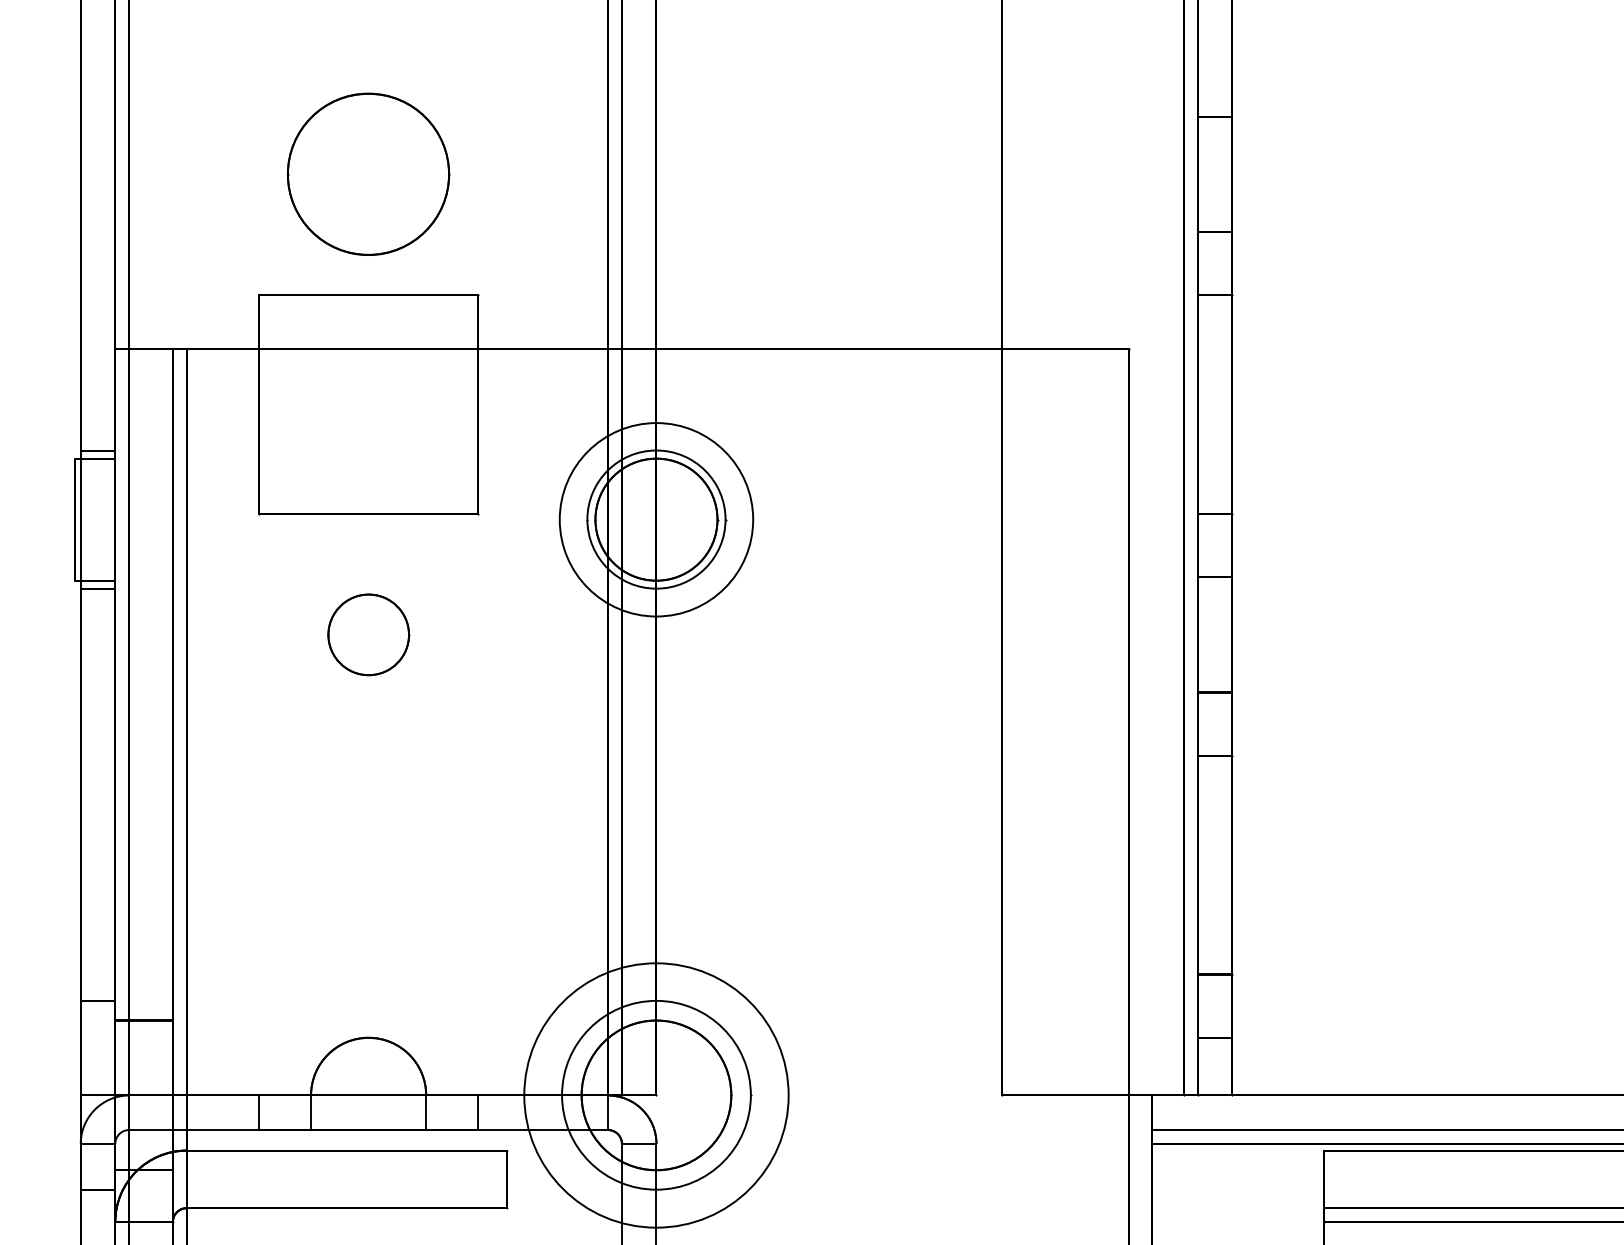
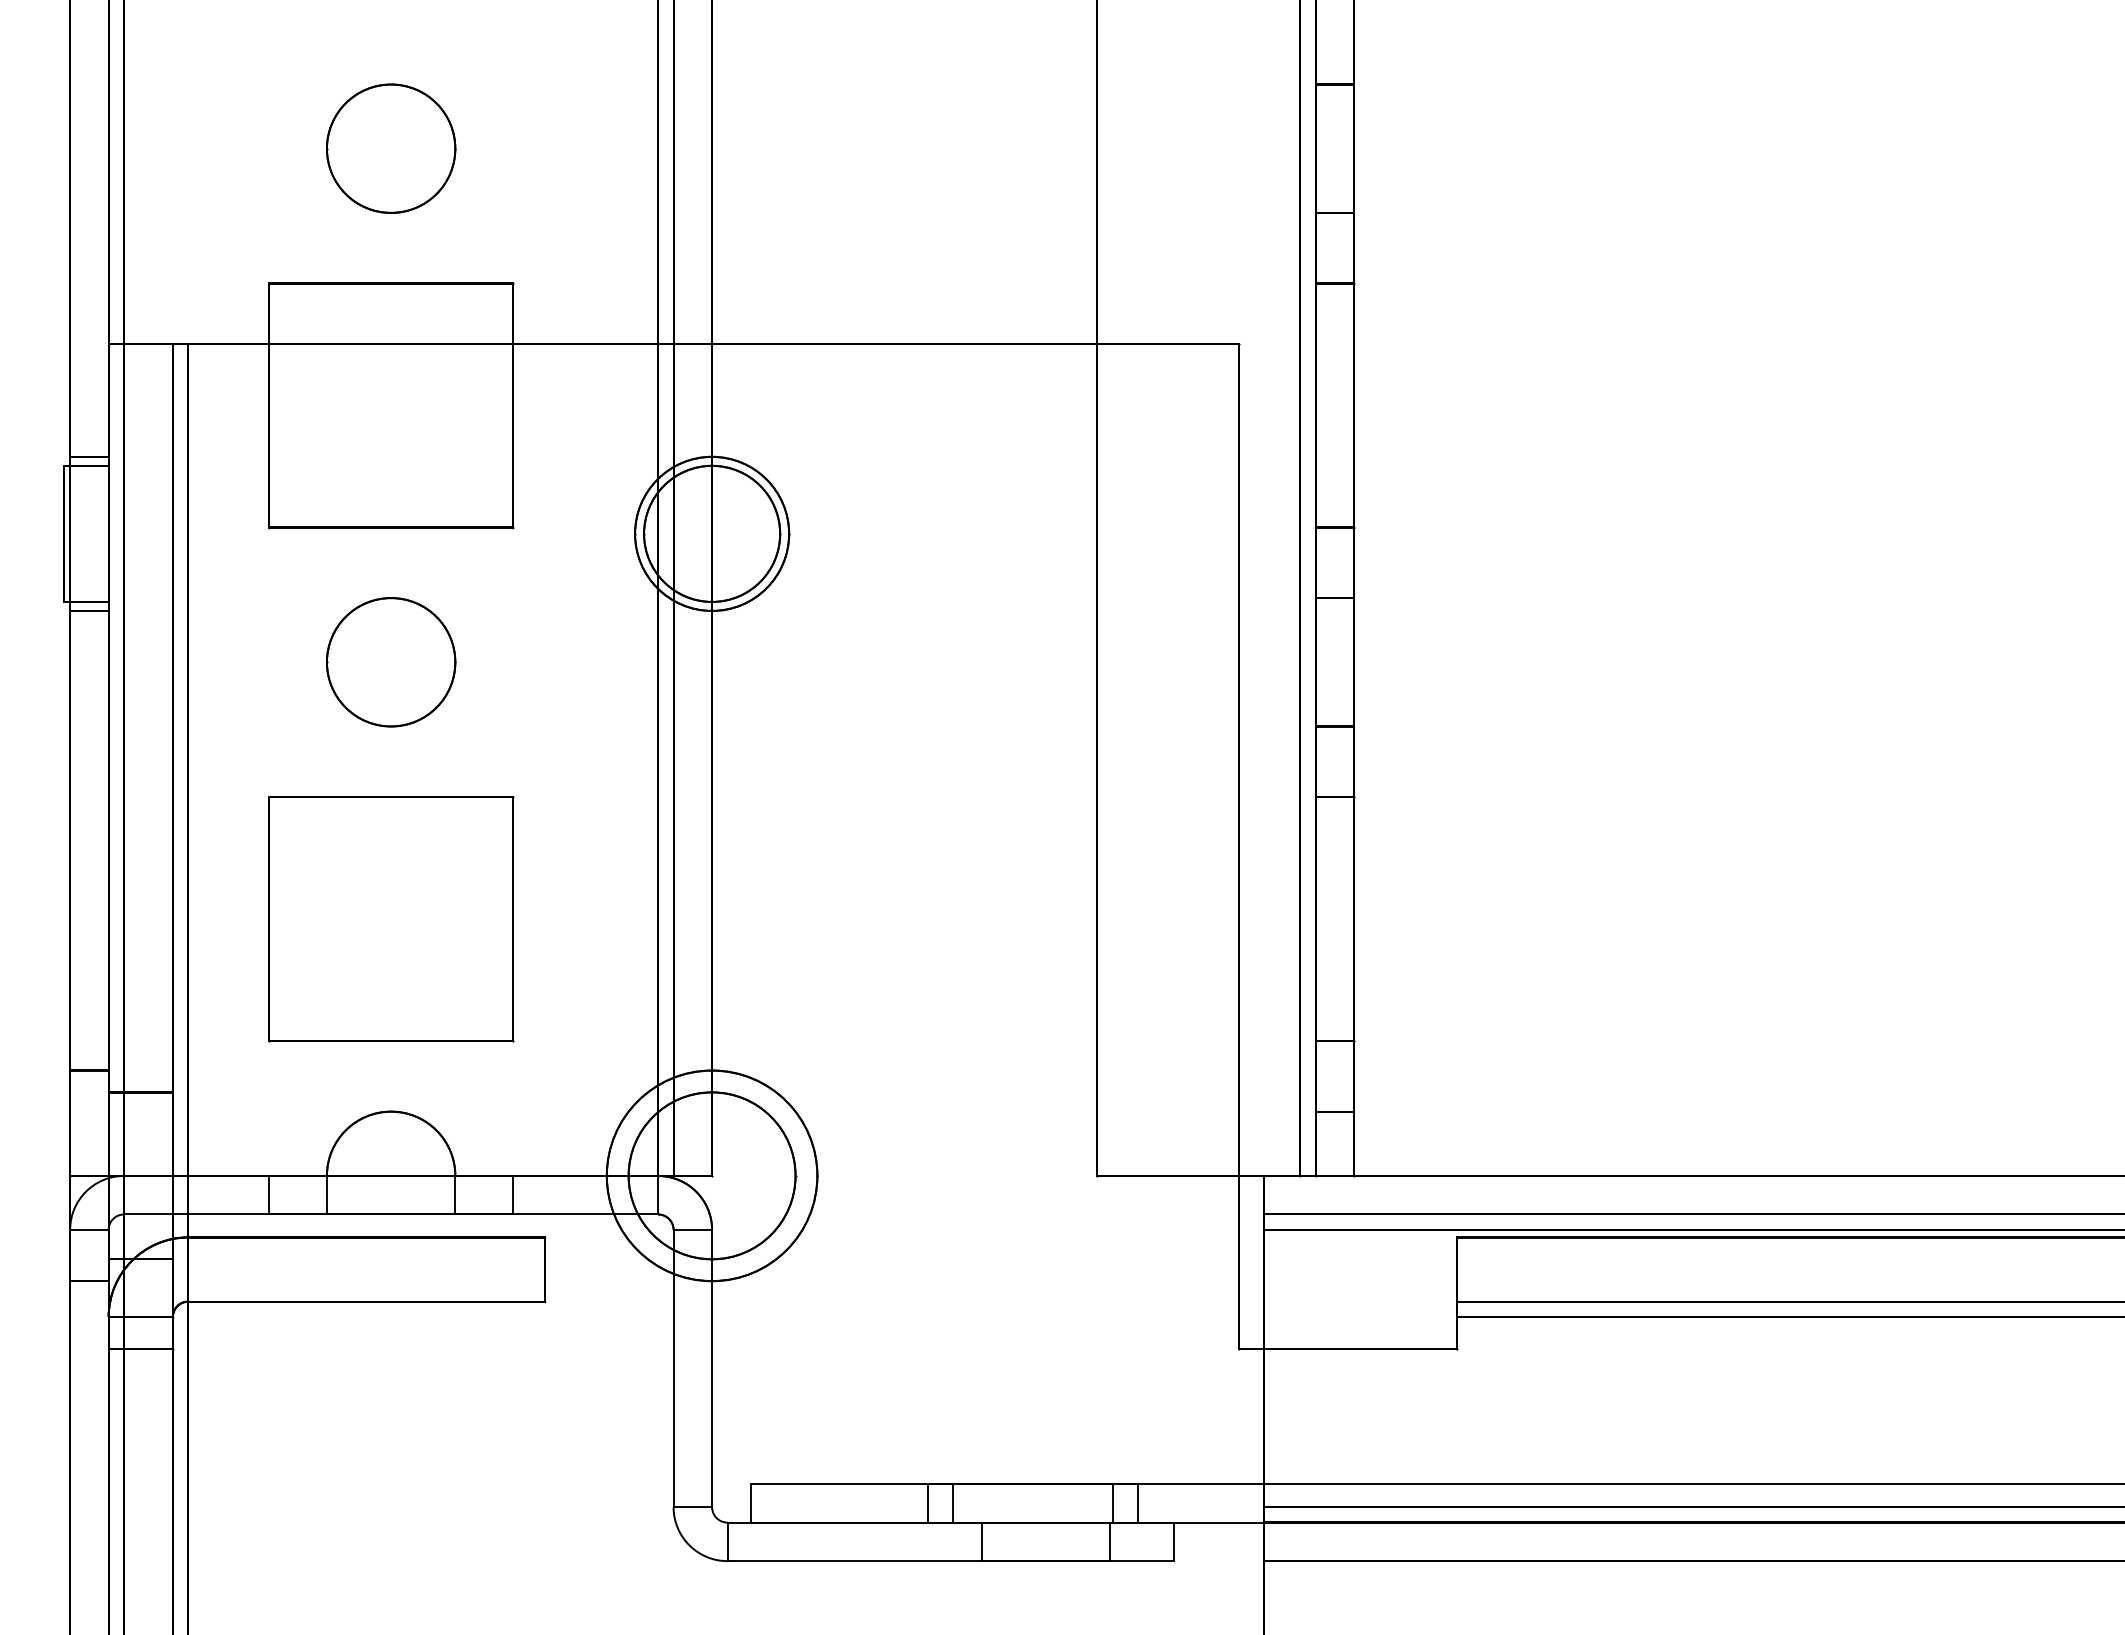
circle: (368, 174) -> (391, 148), size x0.71
circle: (656, 519) -> (712, 533), size x0.71
circle: (368, 635) -> (391, 662), size x1.43
part: (368, 865) -> (391, 919), added
circle: (655, 1095) -> (711, 1175), size x0.71

